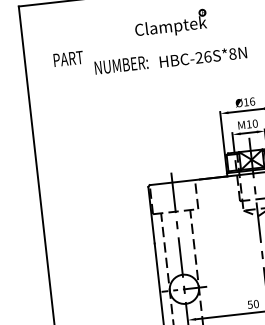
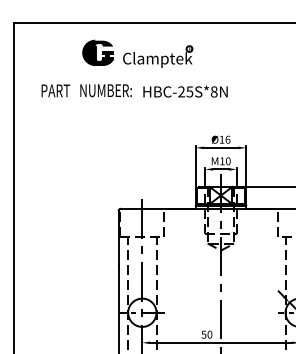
part: (108, 26) -> (97, 52), added
text: (207, 56) -> (189, 91), HBC-26S*8N -> HBC-25S*8N
text: (68, 58) -> (55, 90), moved

